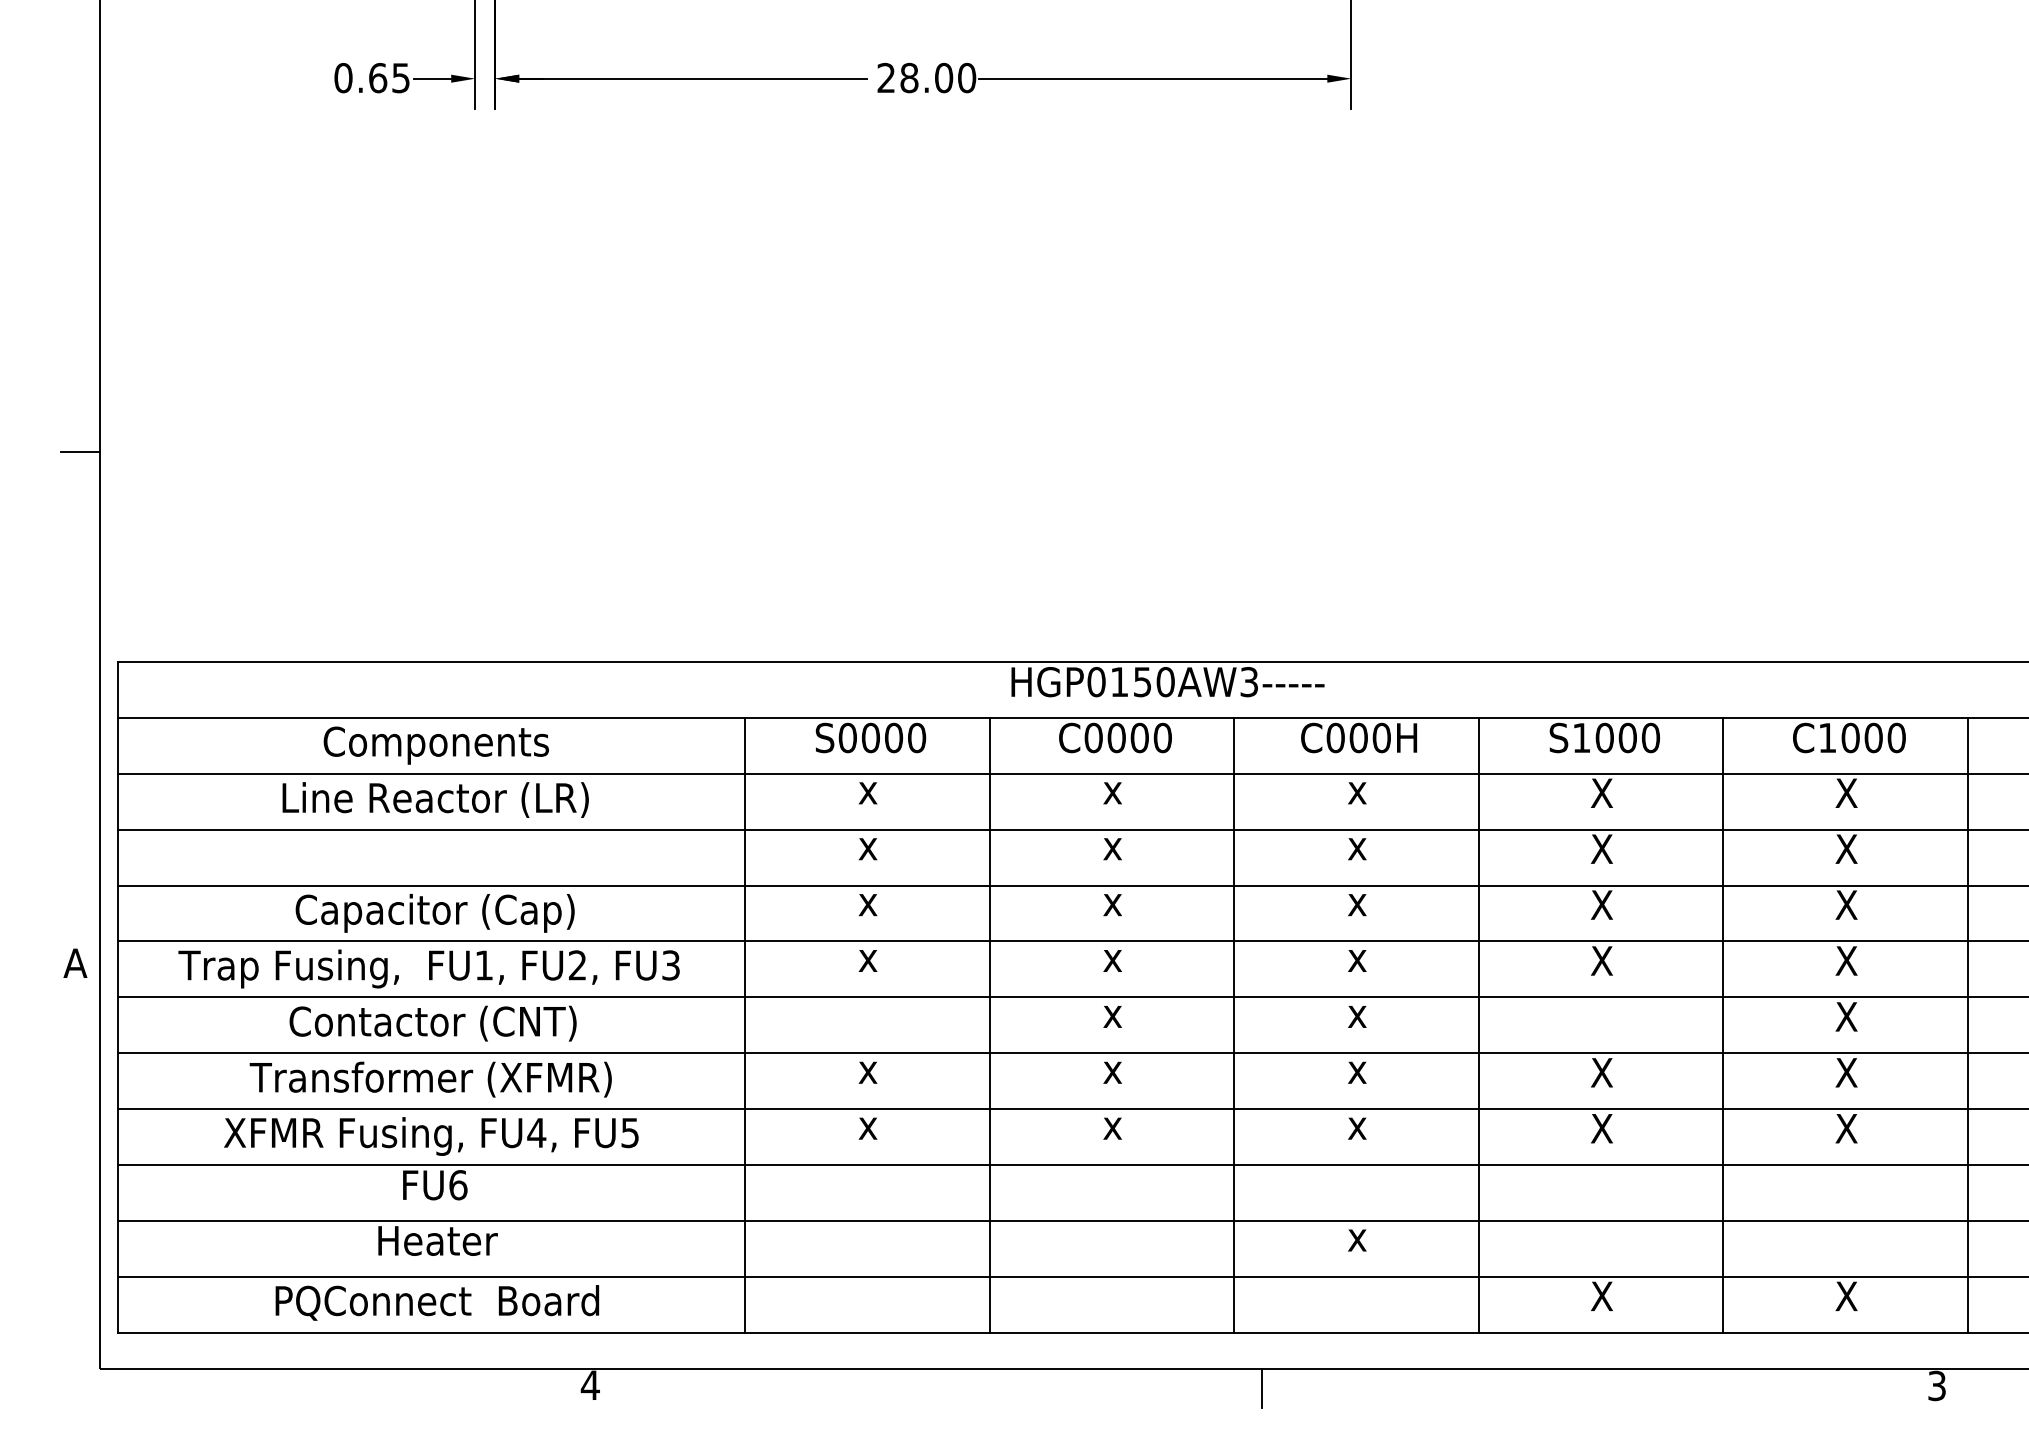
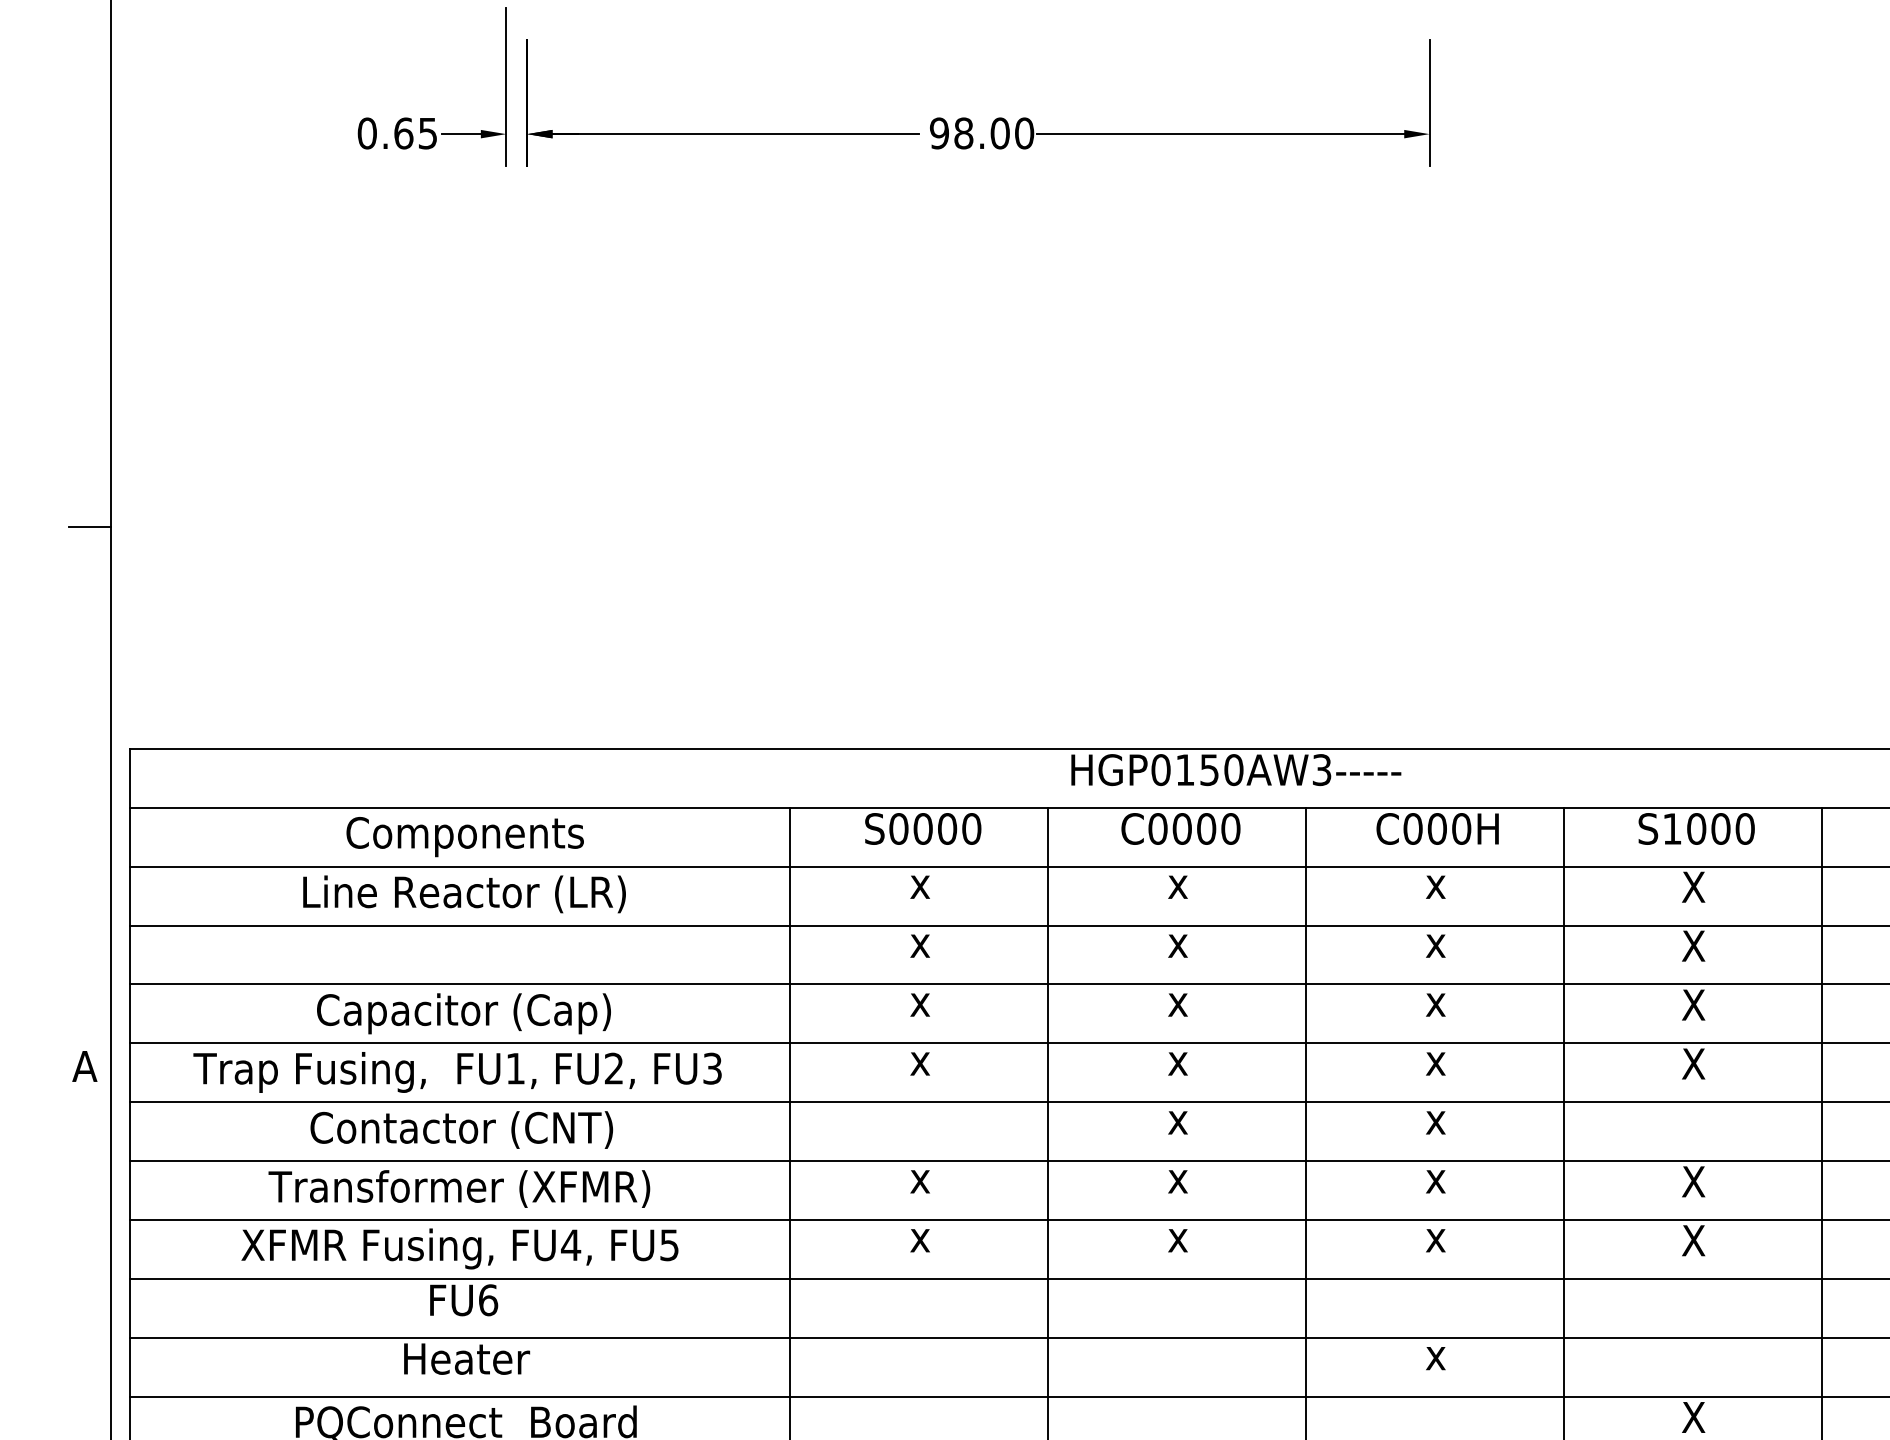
text: (886, 78) -> (939, 133), 28.00 -> 98.00

